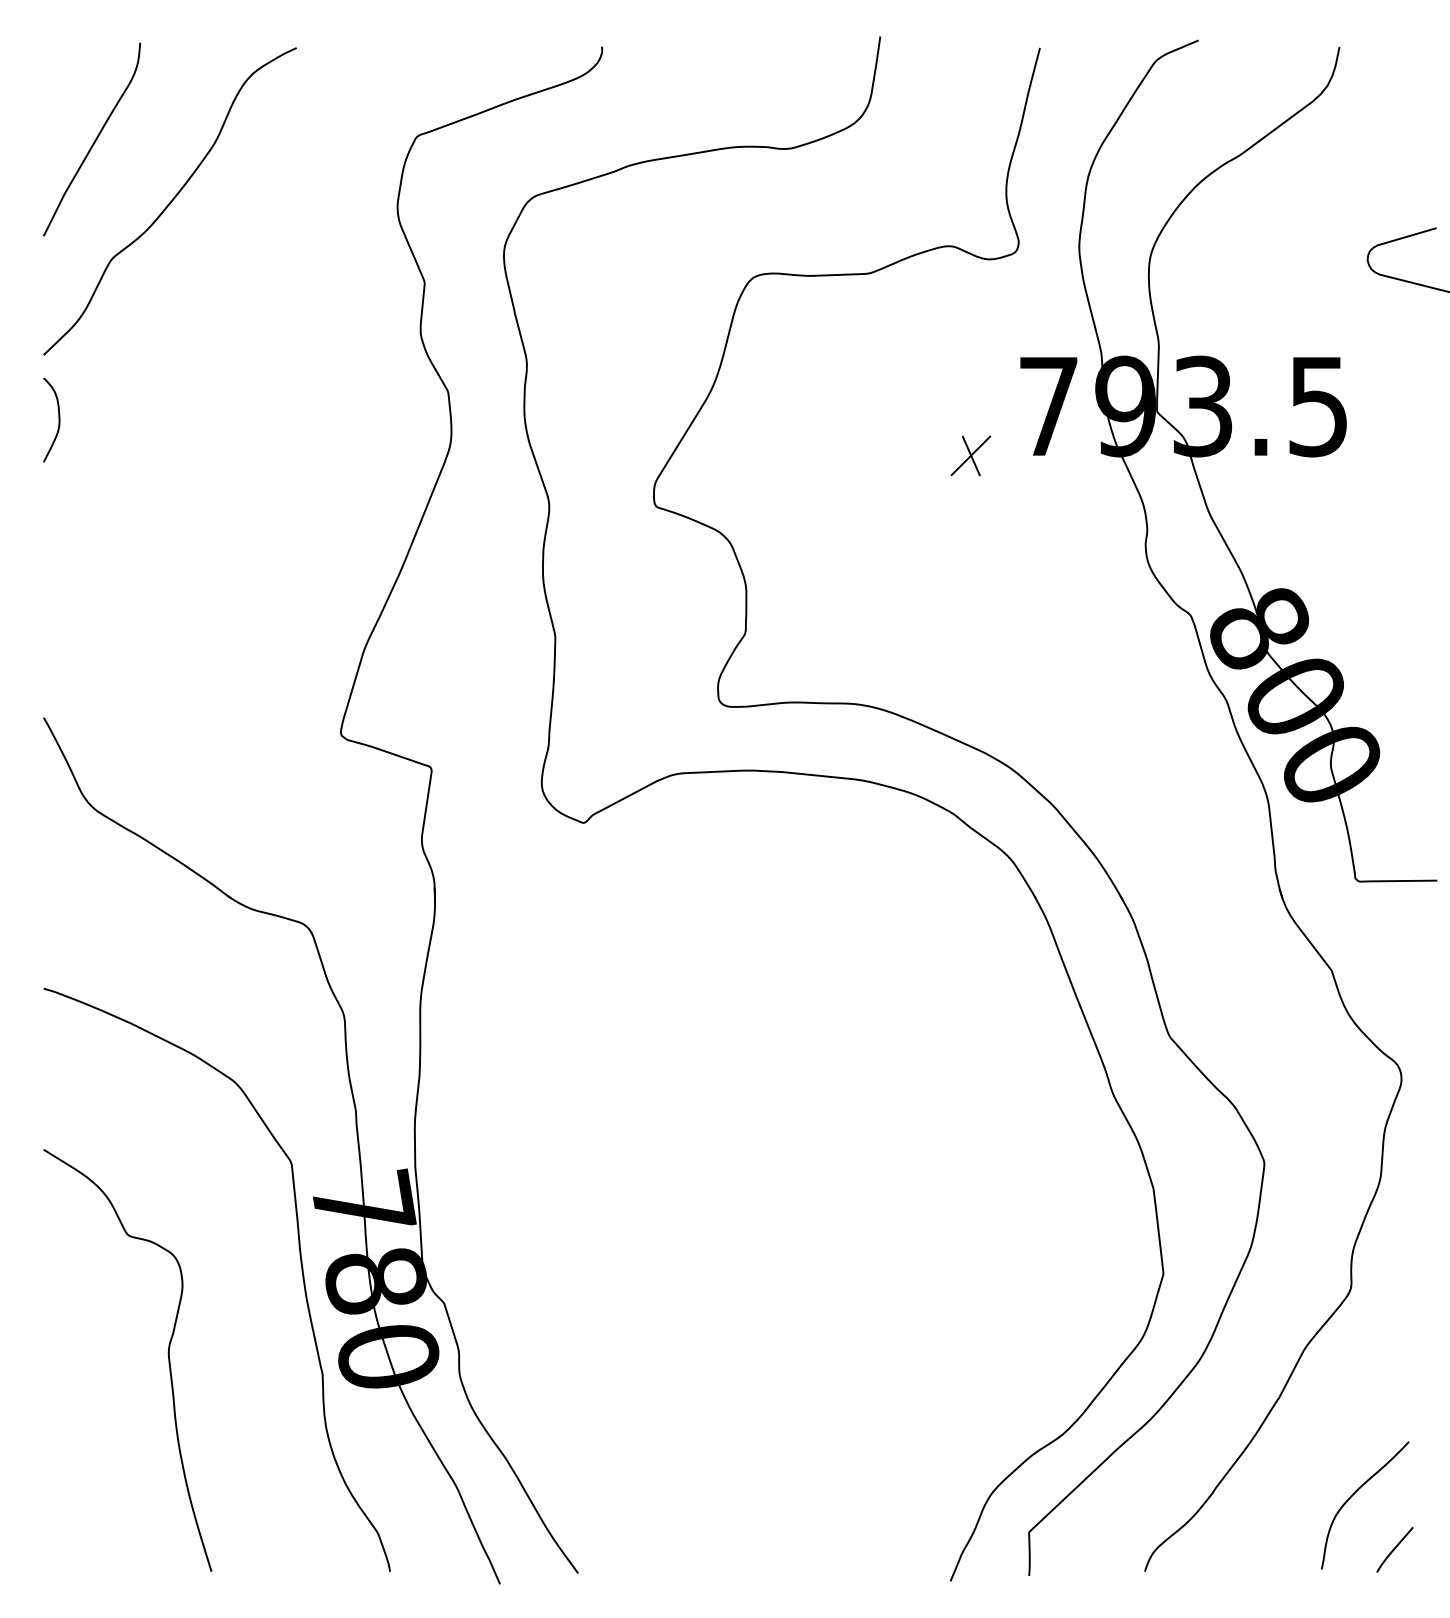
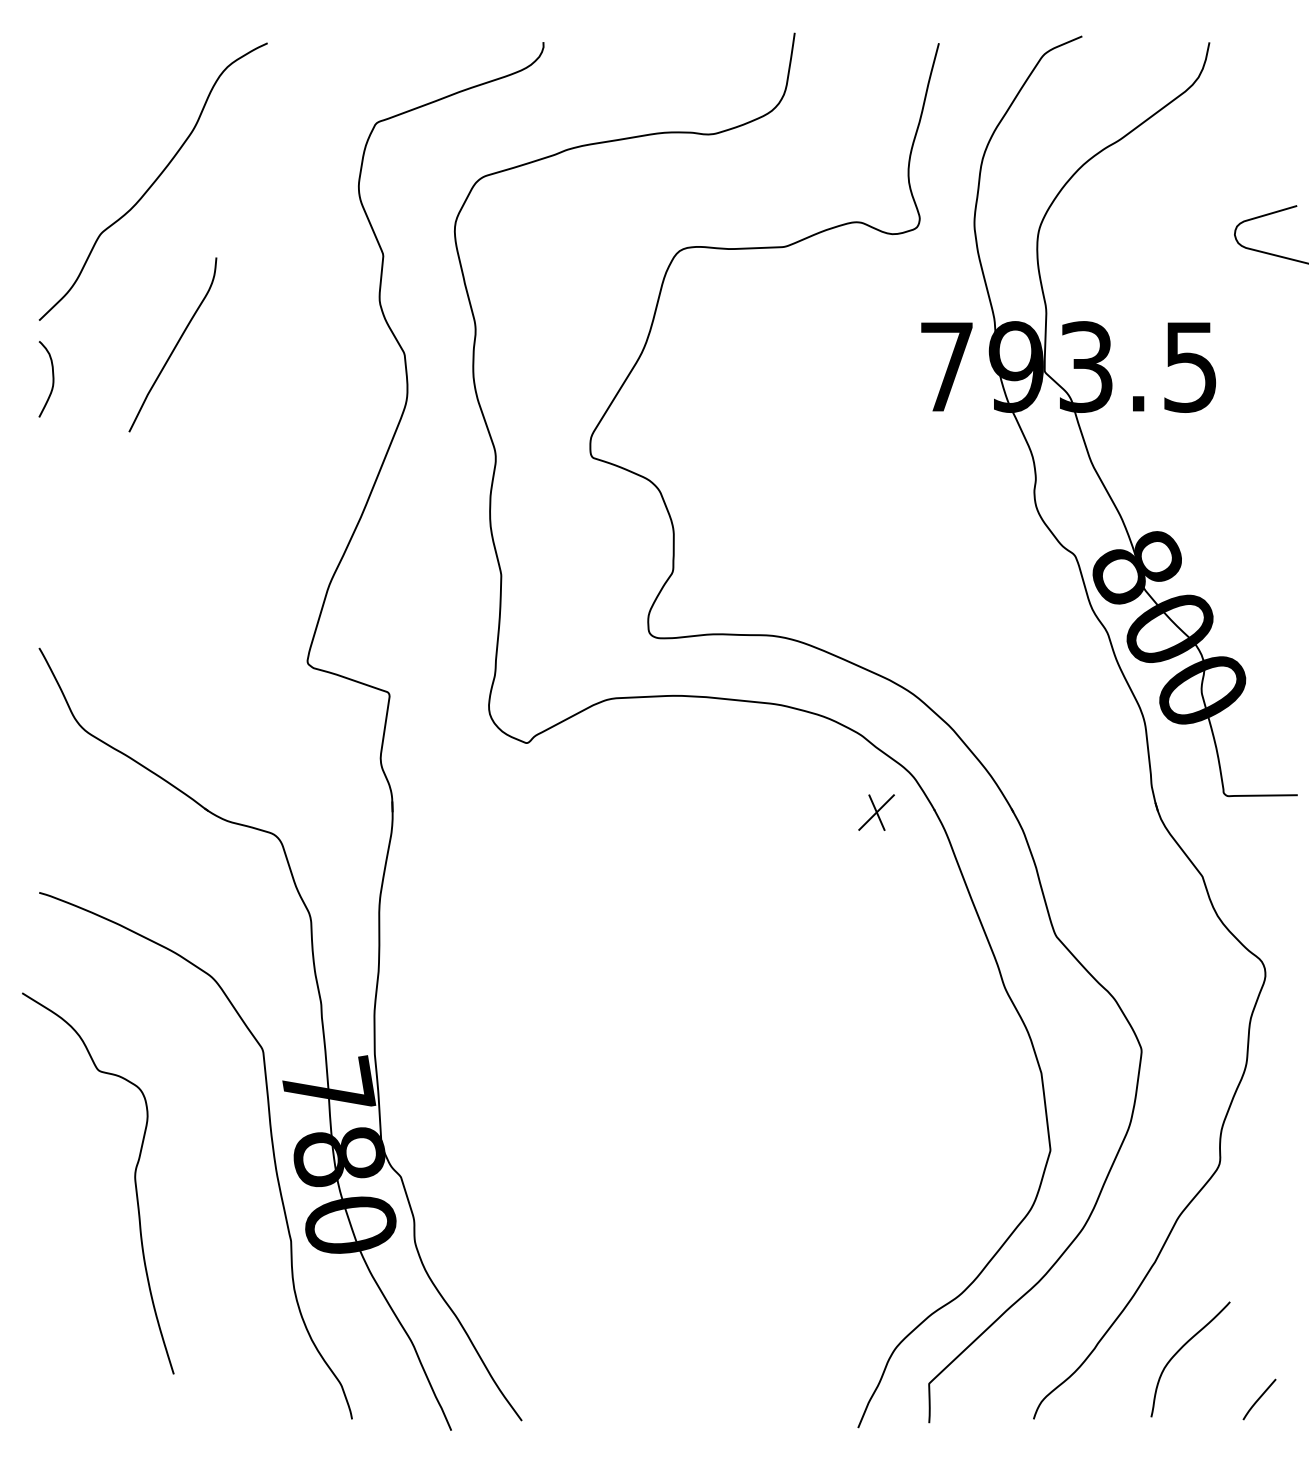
curve: (93, 141) -> (174, 346), moved
part: (970, 455) -> (876, 812), moved
curve: (168, 1360) -> (134, 1183), moved
curve: (1355, 1494) -> (1181, 1349), moved

